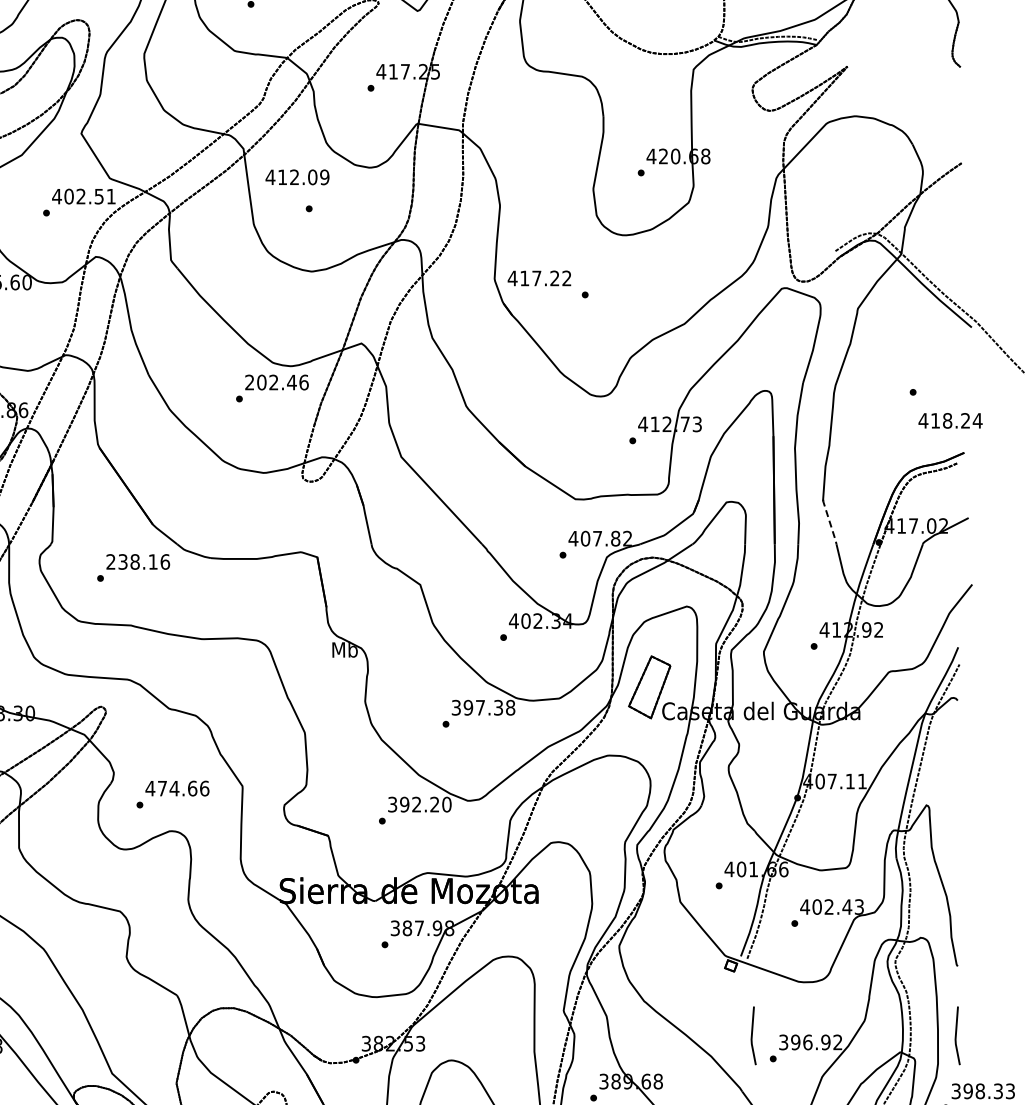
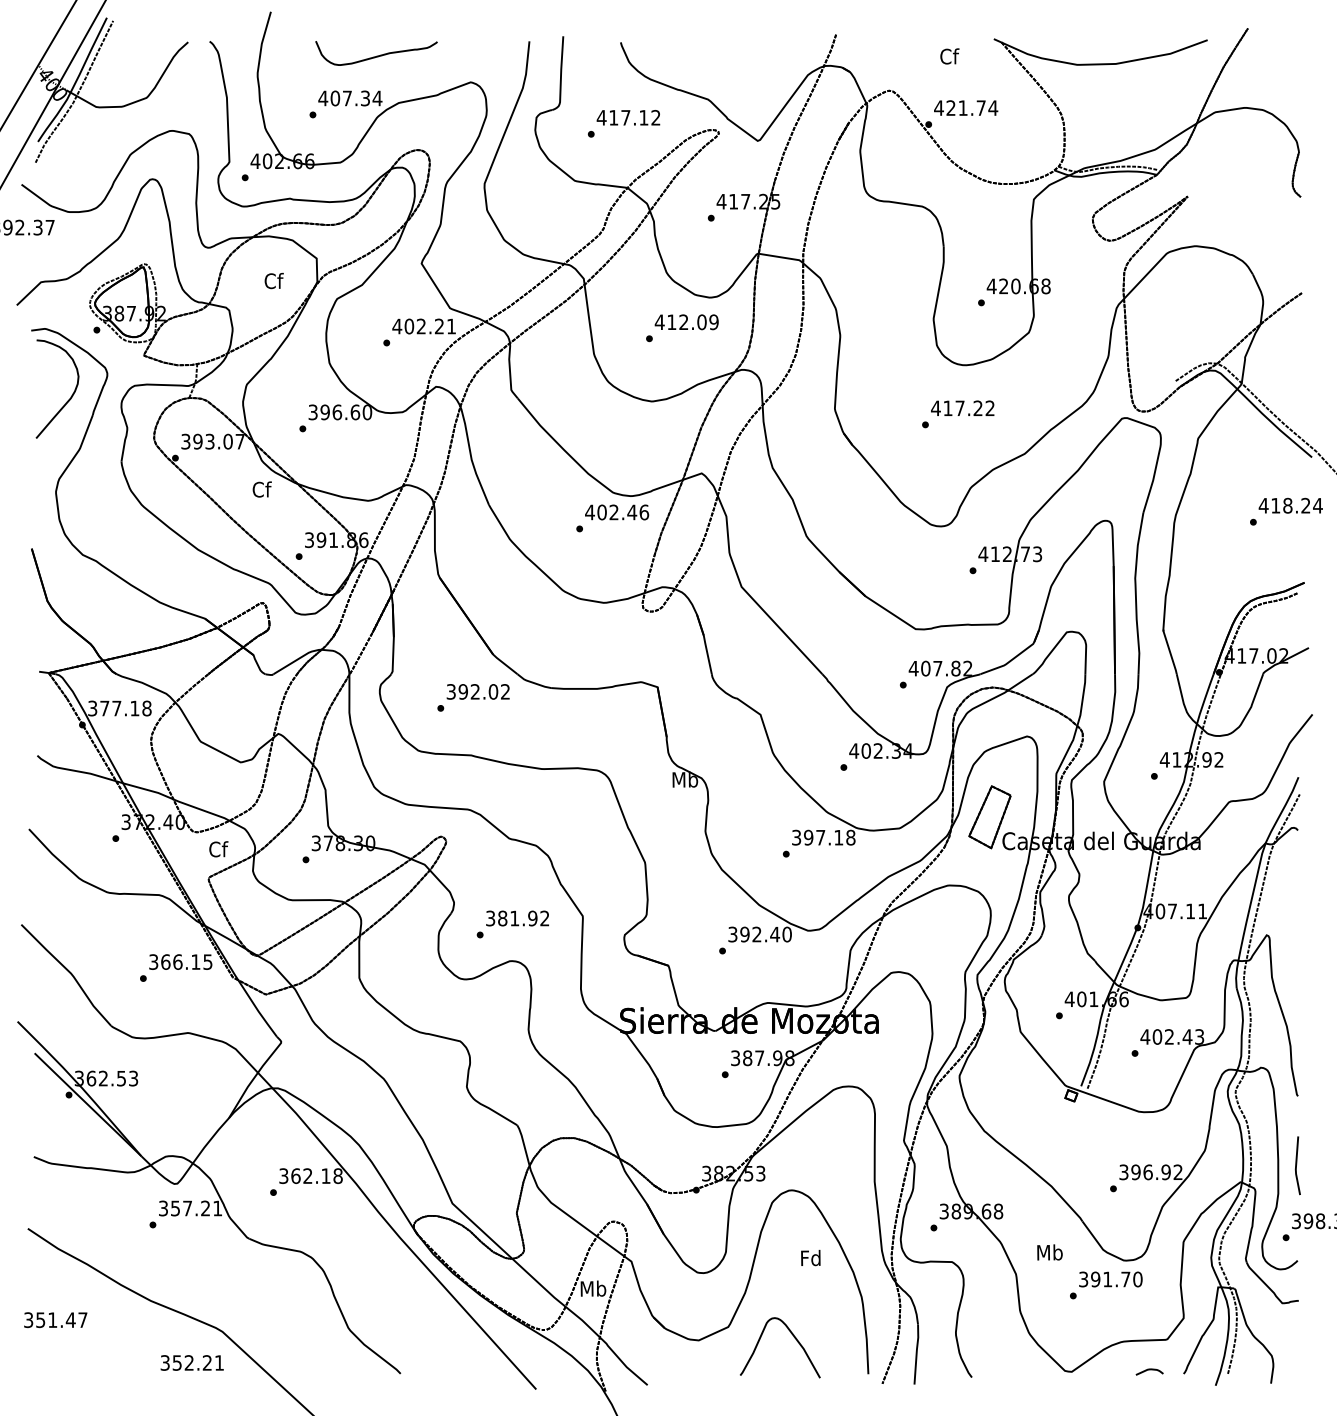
text: (297, 177) -> (686, 322), moved
text: (99, 196) -> (439, 326), 402.51 -> 402.21
text: (539, 277) -> (962, 407), moved
text: (249, 382) -> (589, 512), 202.46 -> 402.46
text: (950, 420) -> (1290, 505), moved
line: (830, 522) -> (1170, 652), dashed -> solid
text: (138, 561) -> (478, 691), 238.16 -> 392.02
text: (498, 707) -> (838, 837), 397.38 -> 397.18
text: (177, 788) -> (517, 918), 474.66 -> 381.92
text: (435, 804) -> (775, 934), 392.20 -> 392.40
line: (753, 1034) -> (1093, 1164), removed

